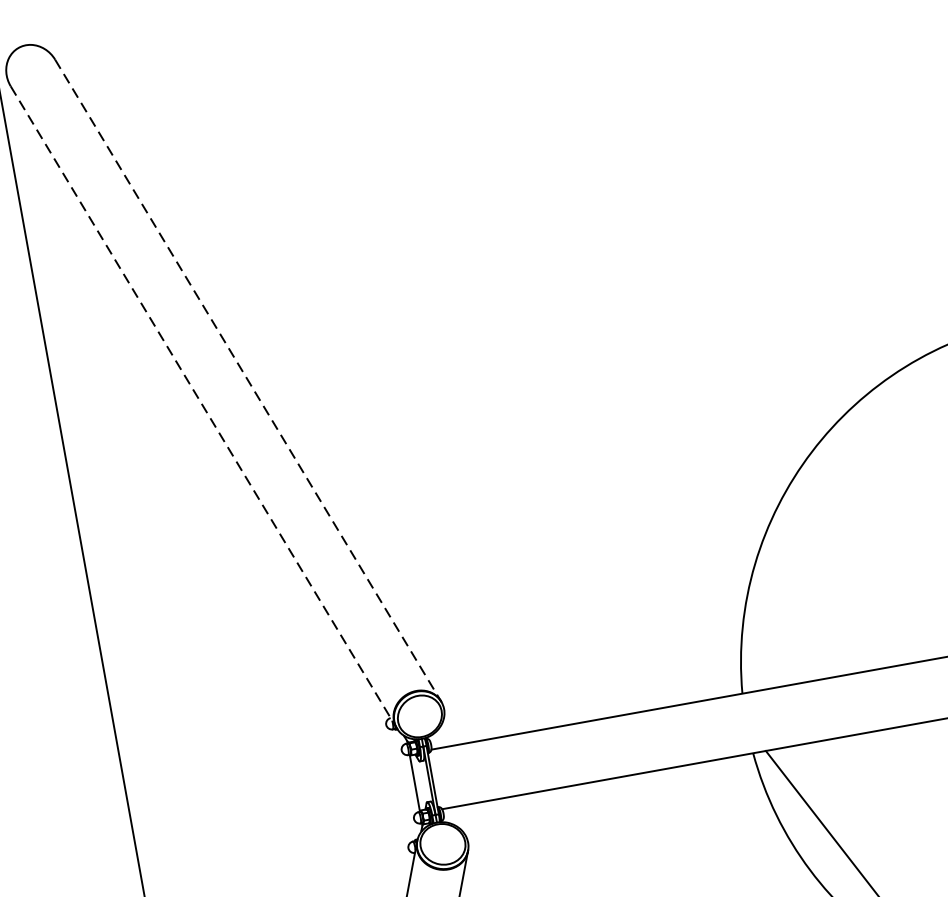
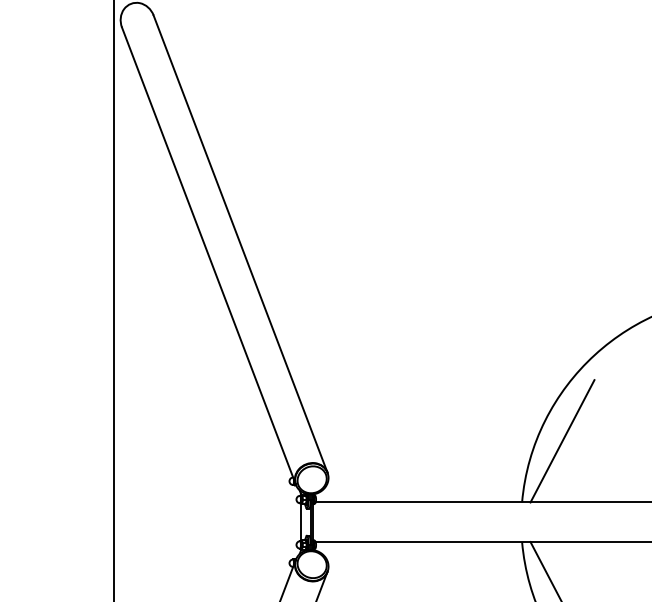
line: (248, 381) -> (240, 244), dashed -> solid
line: (204, 407) -> (209, 256), dashed -> solid
line: (786, 590) -> (562, 441), added

